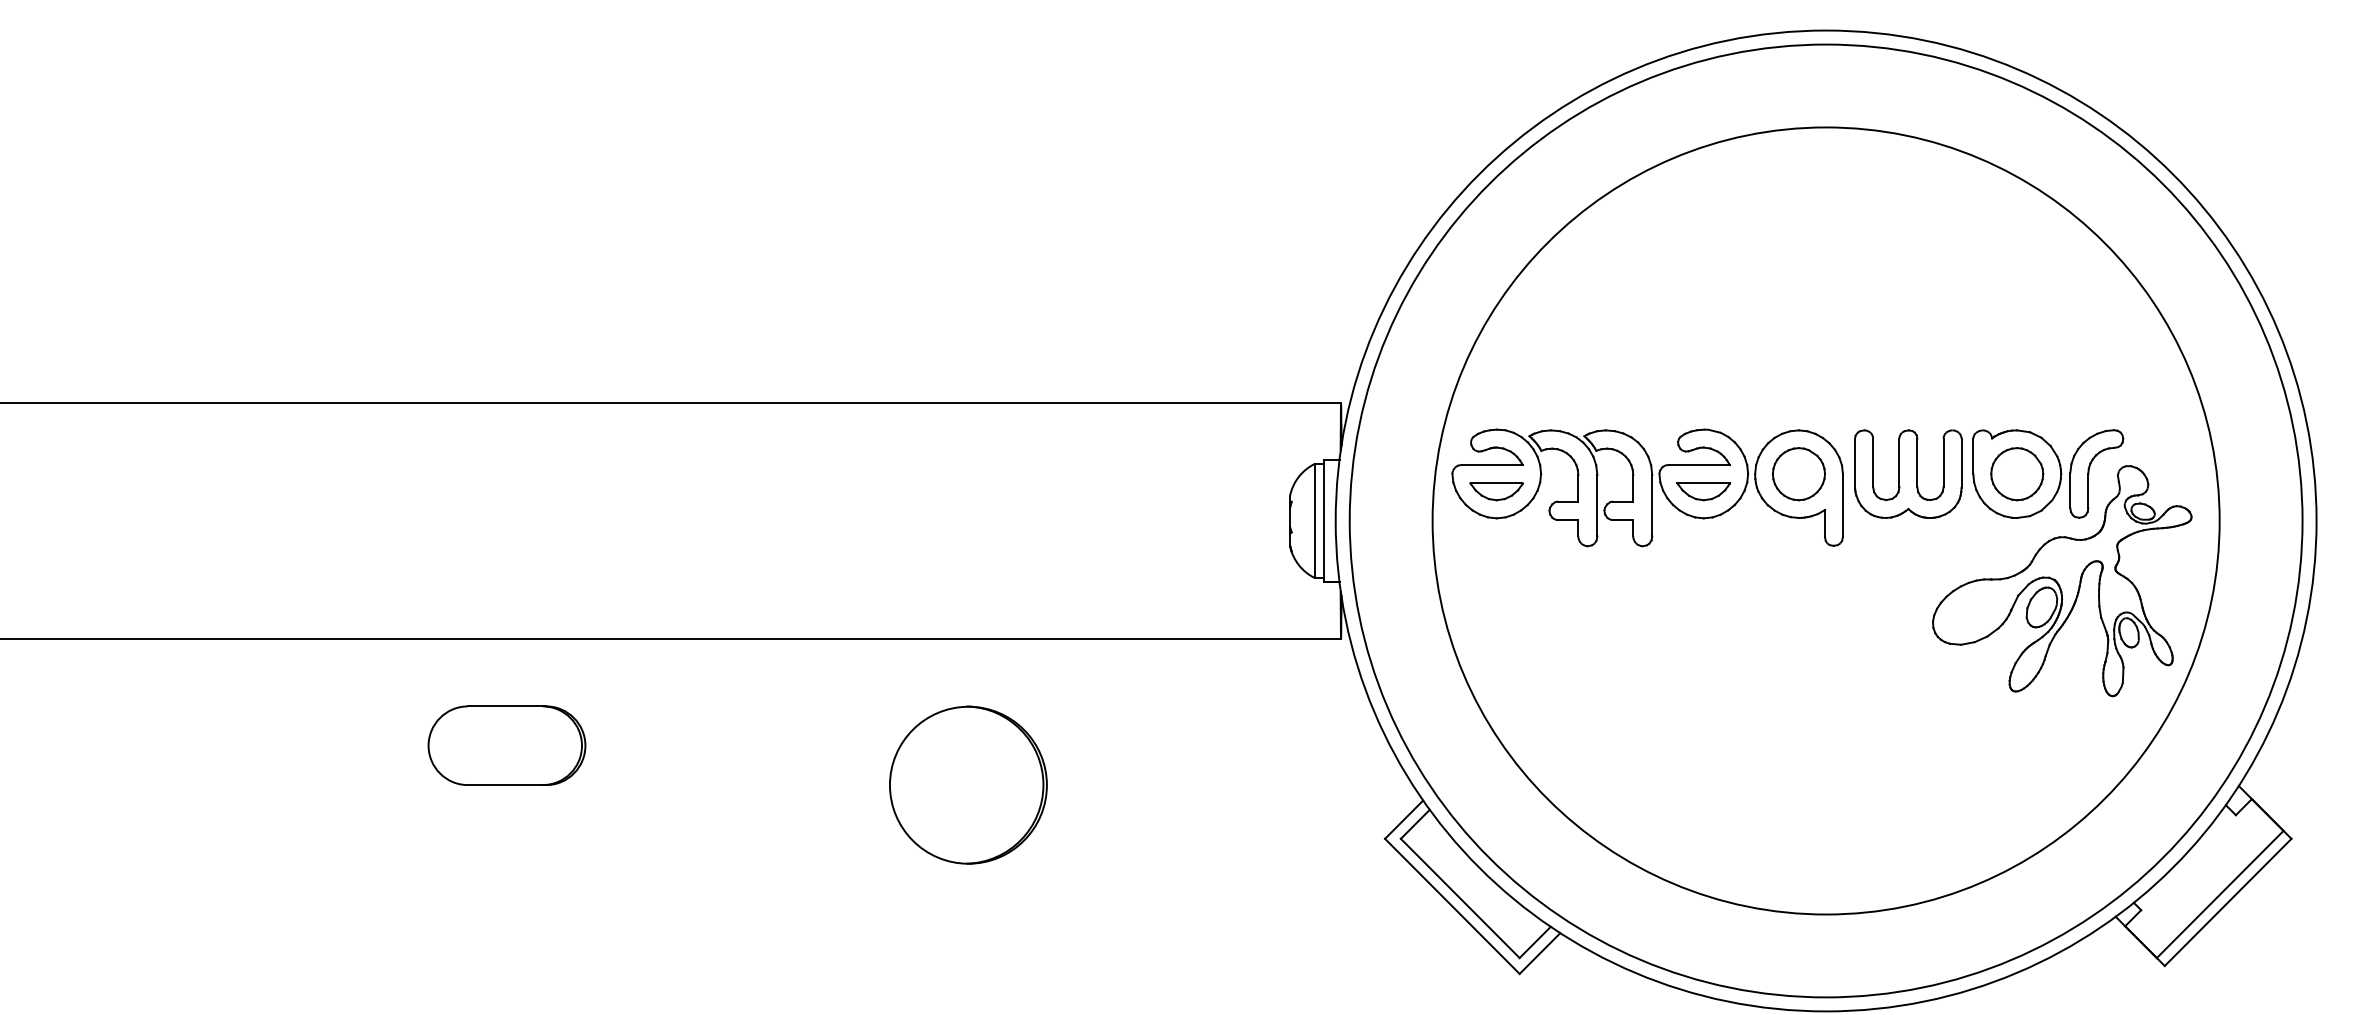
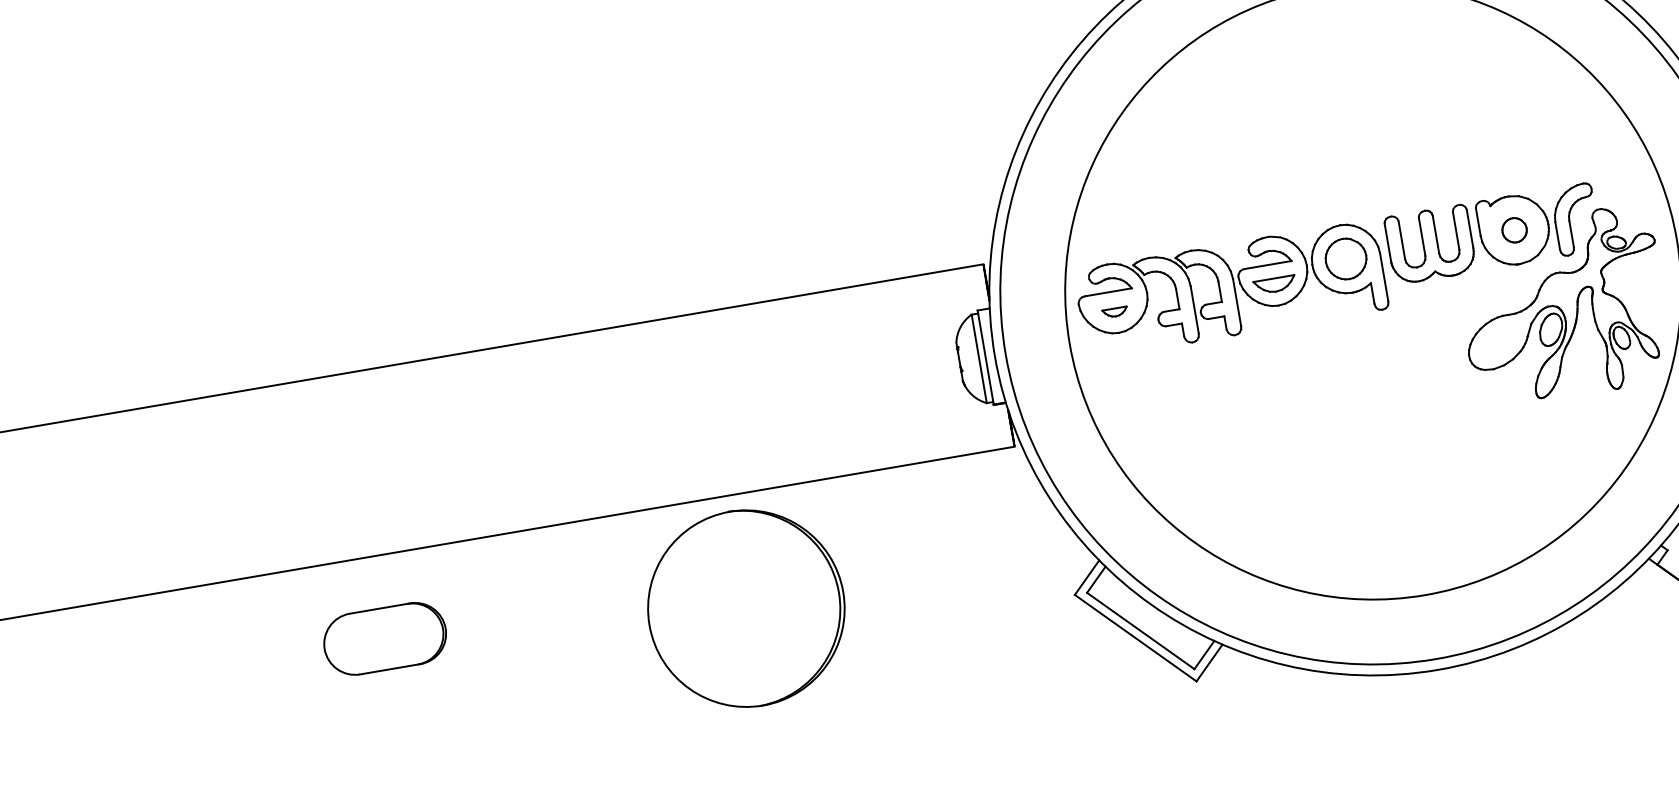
part: (2017, 474) -> (1514, 230), size x0.6
part: (1496, 491) -> (1115, 312), size x0.6
part: (968, 784) -> (746, 607), size x1.6

